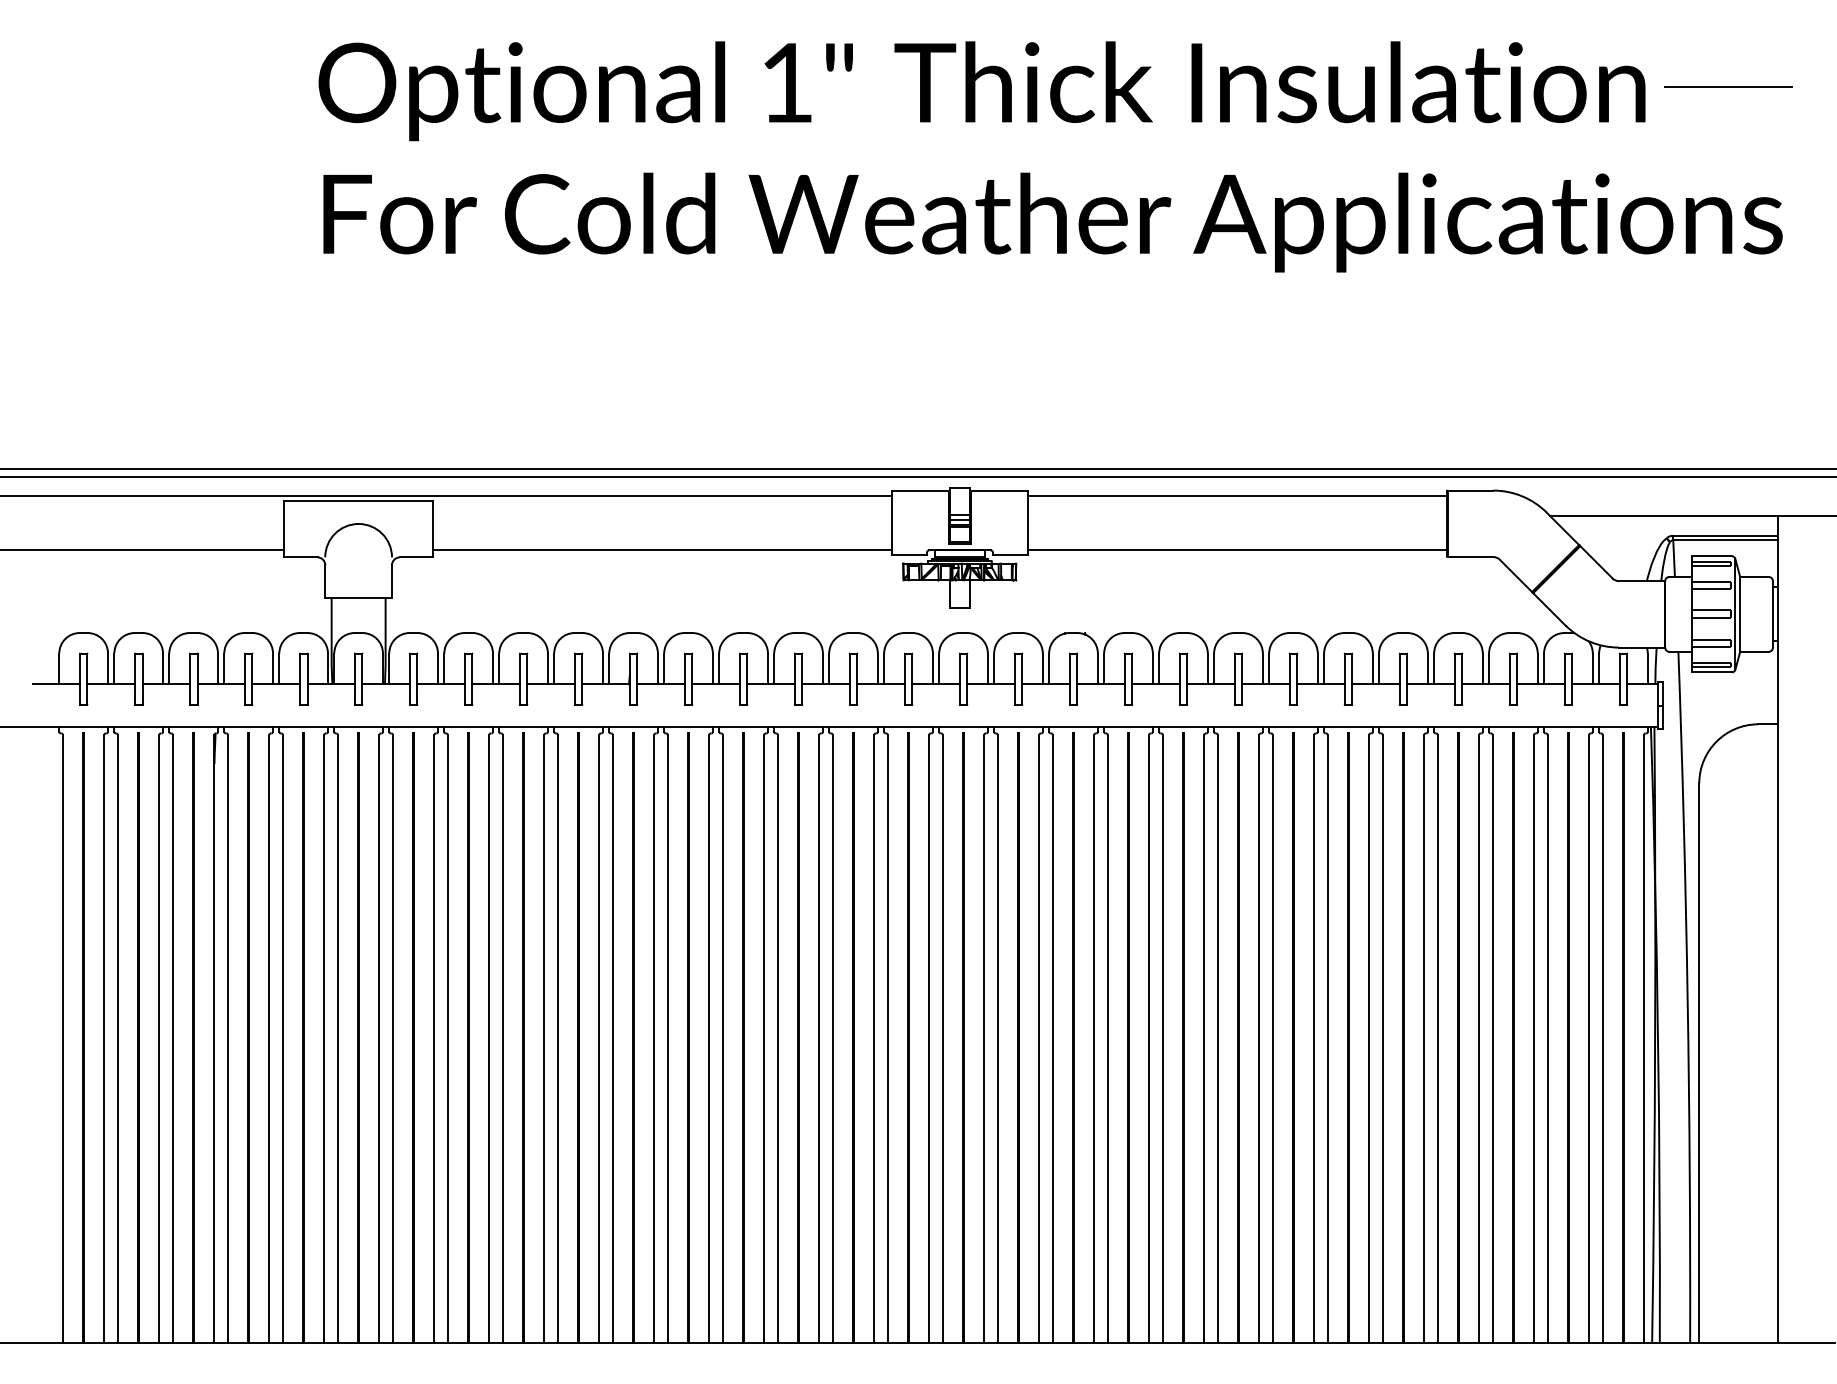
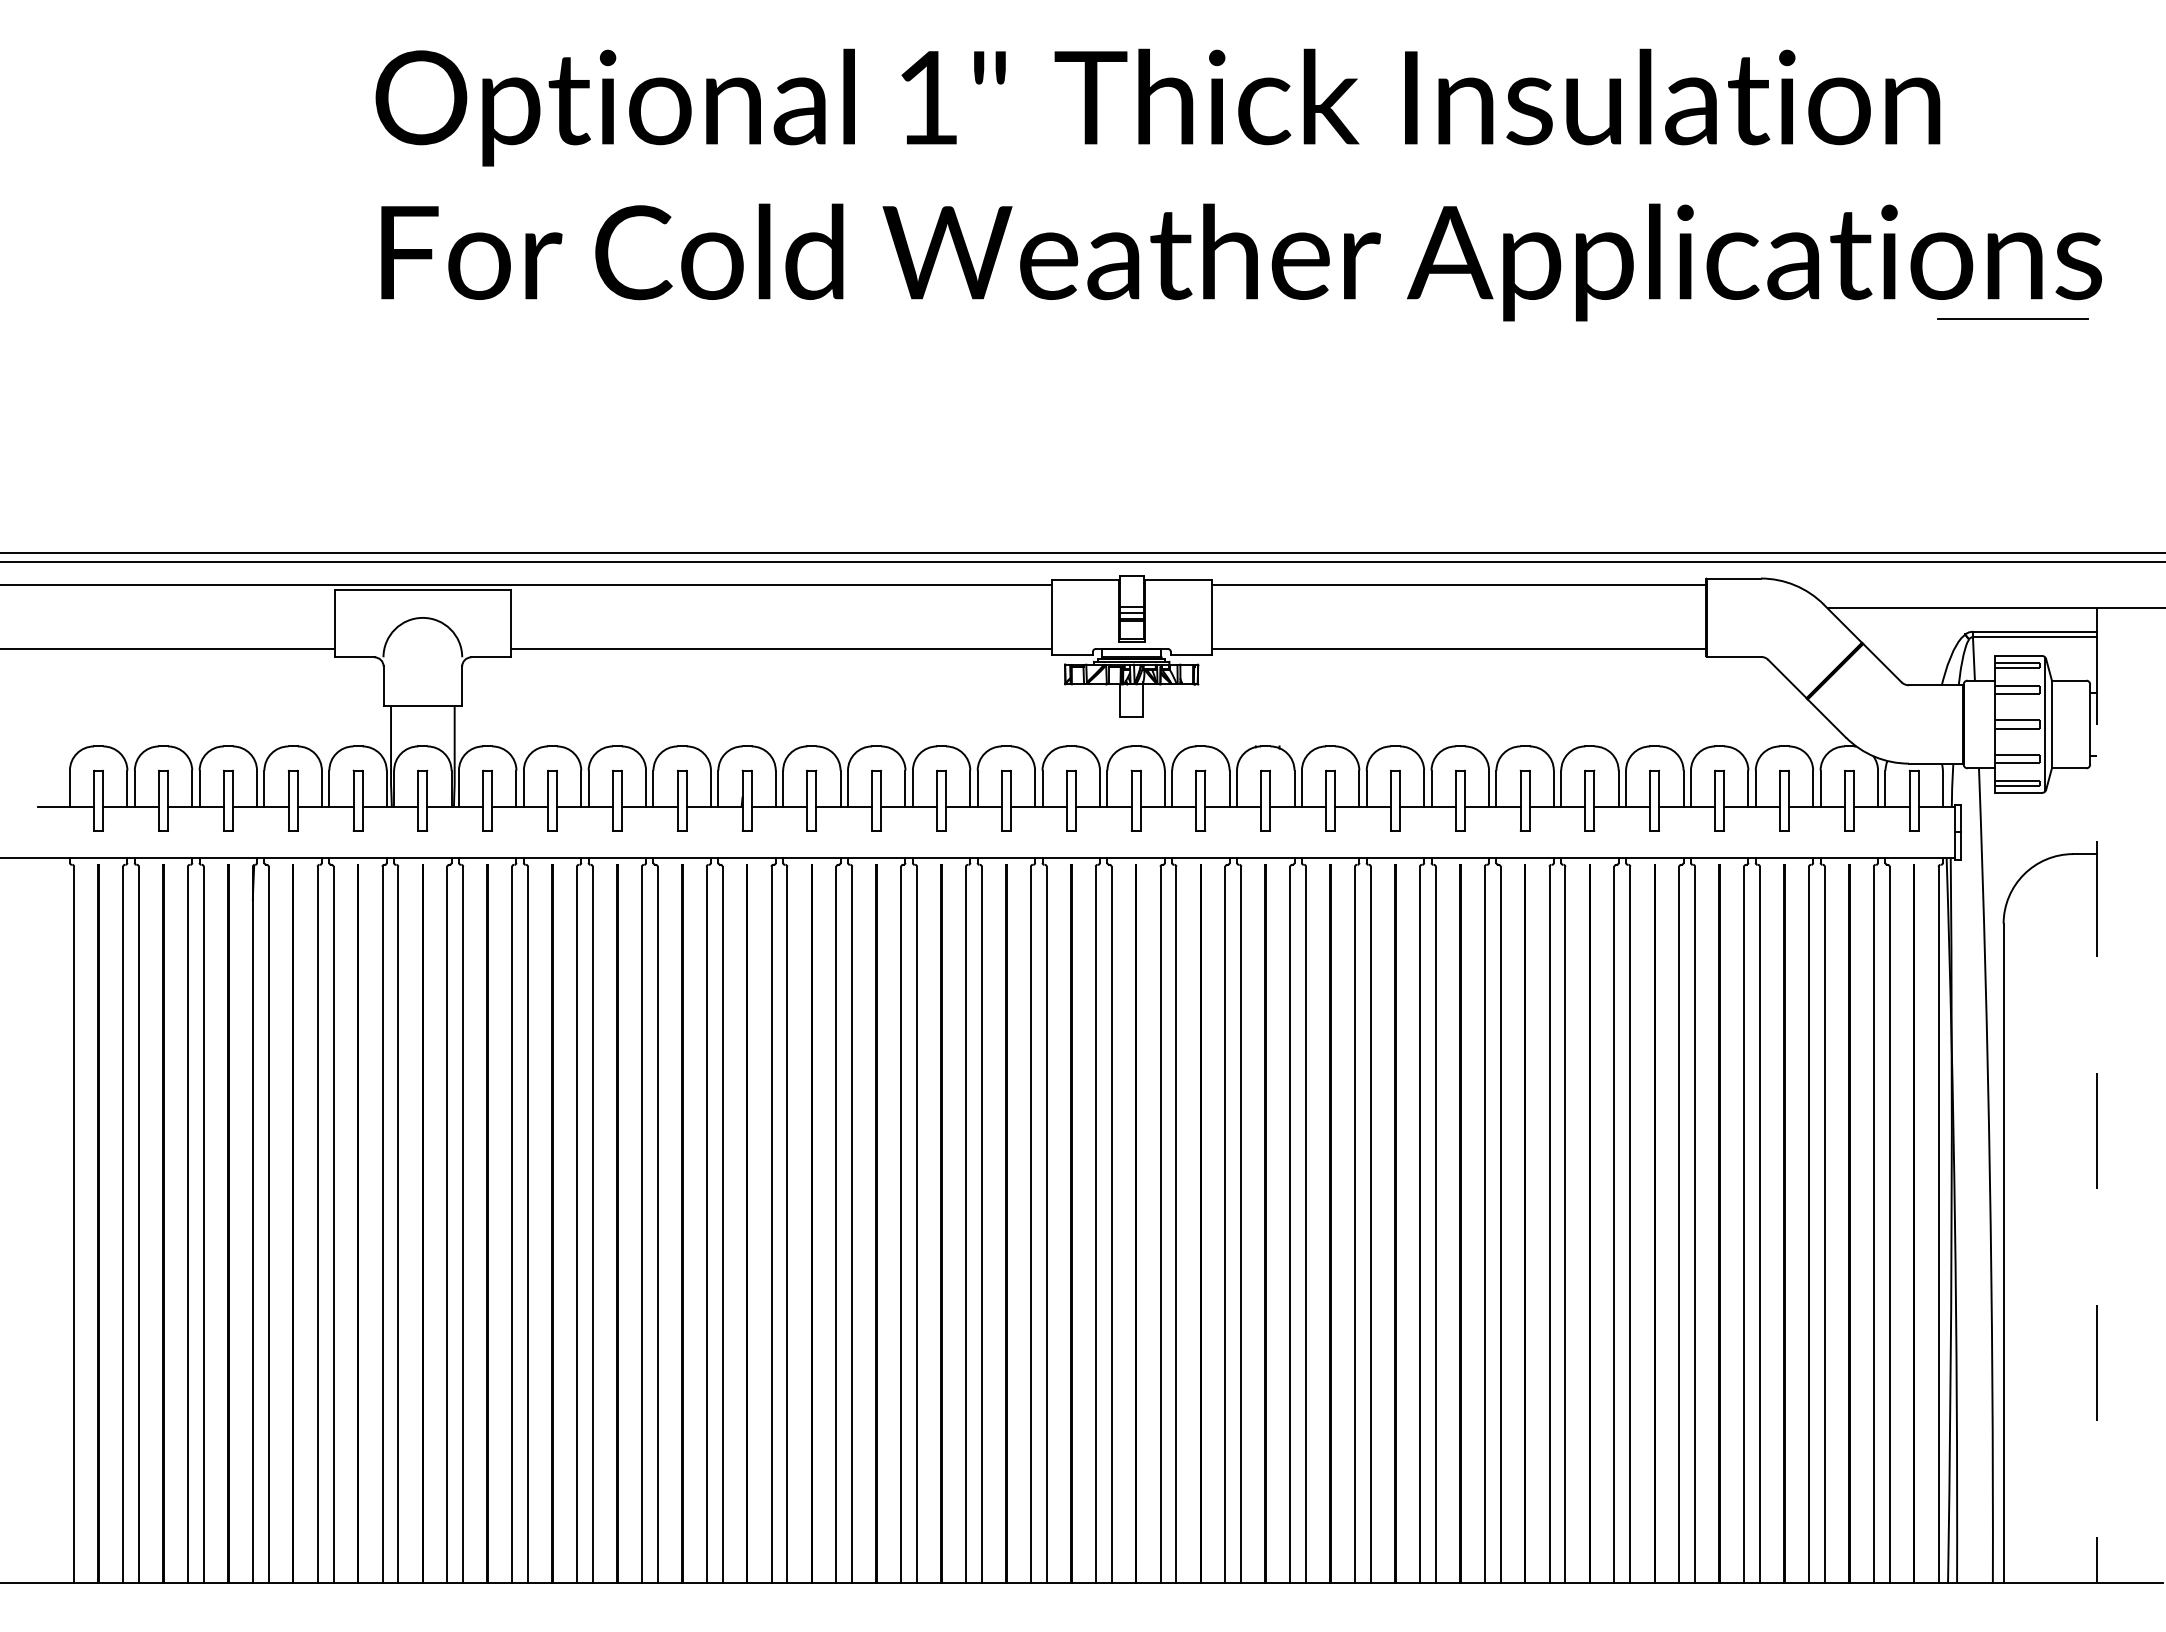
line: (1728, 86) -> (2012, 318), moved
line: (1778, 929) -> (2096, 1096), solid -> dashed

